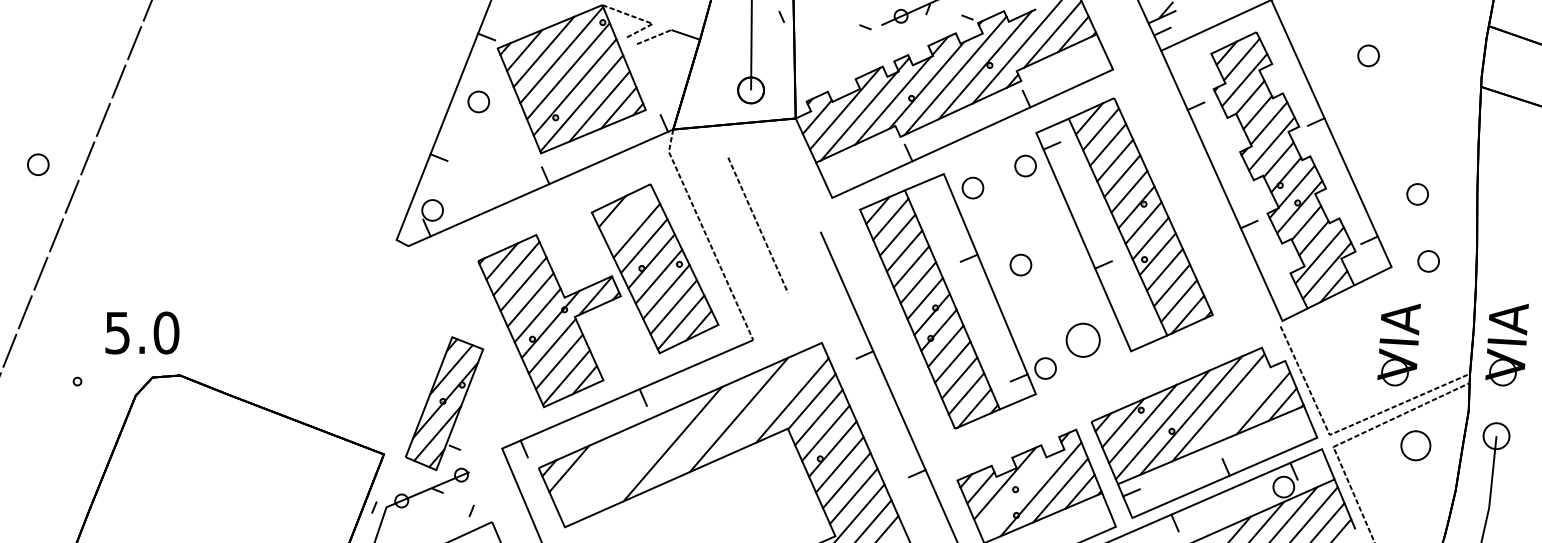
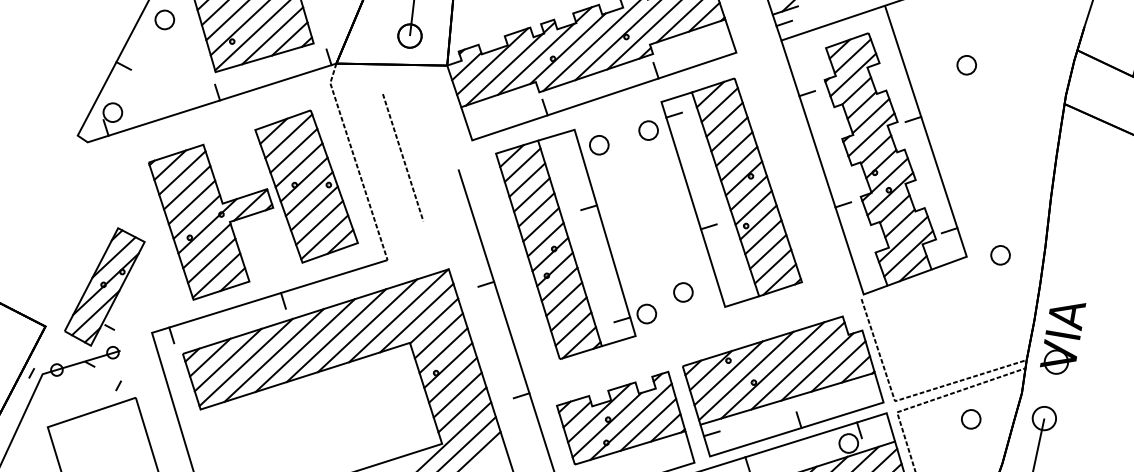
part: (1417, 194) -> (997, 194), removed
line: (629, 215) -> (288, 136), added
part: (1020, 264) -> (634, 218), removed
part: (1083, 340) -> (683, 292), size x0.62
part: (1398, 344) -> (965, 326), removed
line: (772, 400) -> (398, 316), added
line: (1239, 405) -> (817, 366), added
line: (705, 429) -> (336, 335), added
part: (1415, 445) -> (970, 419), size x0.71
line: (639, 458) -> (274, 355), added
line: (589, 469) -> (228, 360), added
line: (609, 469) -> (246, 362), added
line: (1014, 495) -> (606, 424), added

